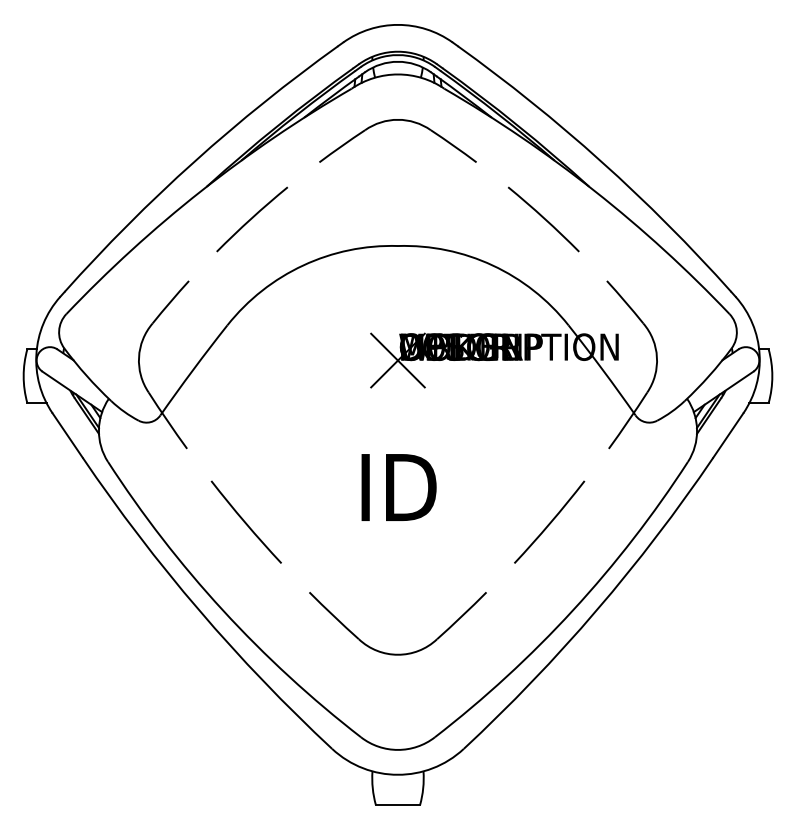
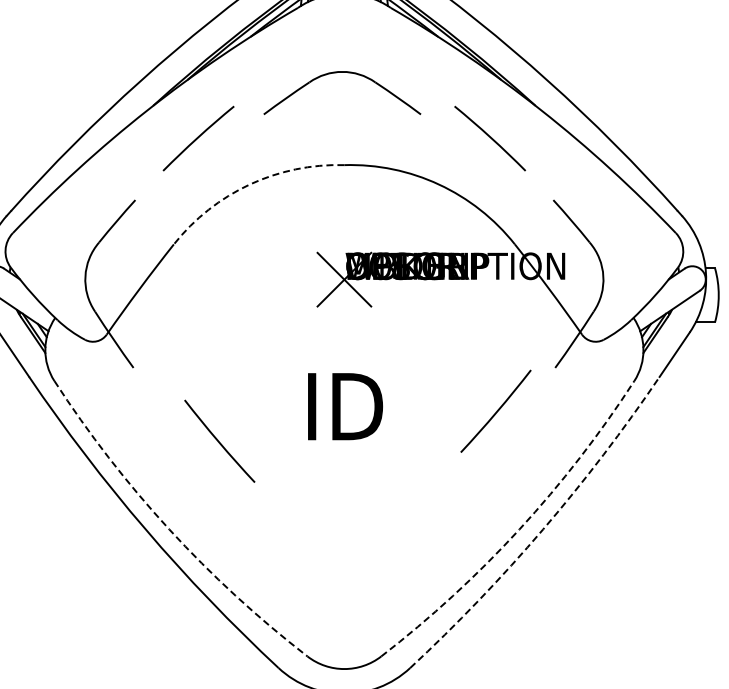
part: (391, 121) -> (335, 73), moved
arc: (303, 265) -> (249, 184), solid -> dashed
arc: (245, 521) -> (218, 440), moved
arc: (550, 521) -> (496, 410), moved
arc: (222, 610) -> (168, 529), solid -> dashed
arc: (573, 610) -> (519, 529), solid -> dashed
arc: (596, 610) -> (542, 529), solid -> dashed
part: (397, 653) -> (343, 572), removed

